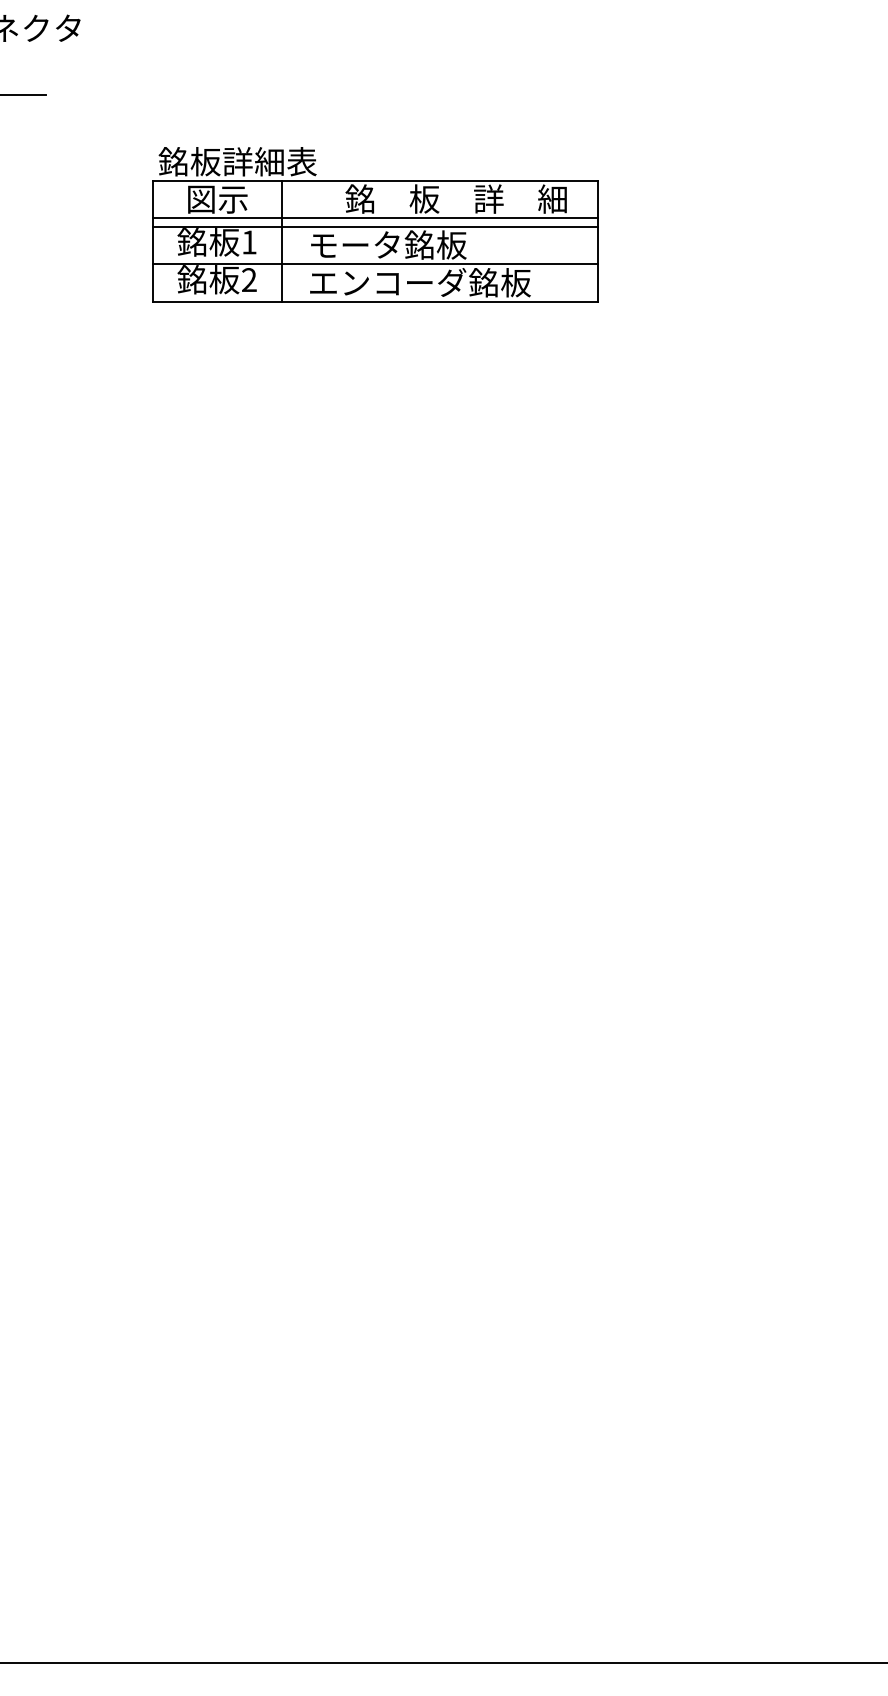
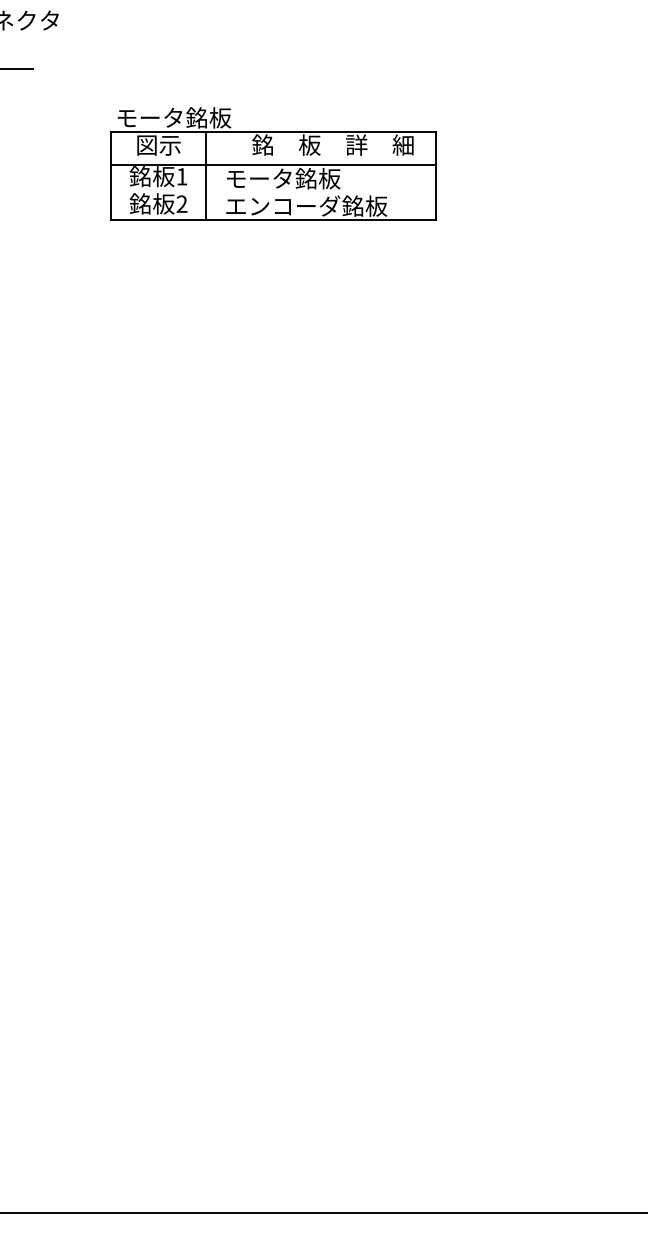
text: (237, 161) -> (173, 117), 銘板詳細表 -> モータ銘板
line: (375, 218) -> (274, 159), removed
line: (375, 264) -> (274, 192), removed

